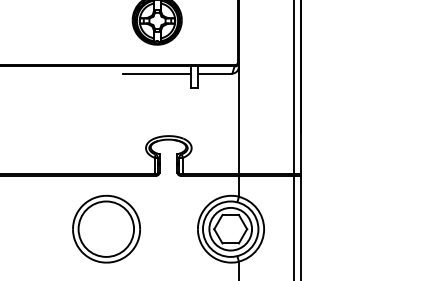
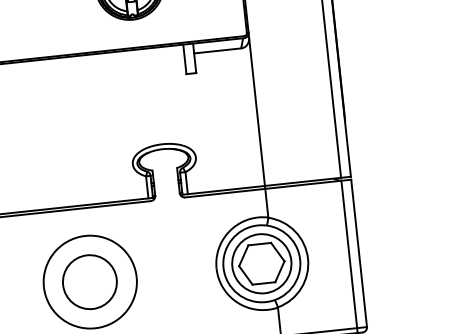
line: (157, 73) -> (137, 59), removed
circle: (106, 228) -> (90, 281), size x0.7

